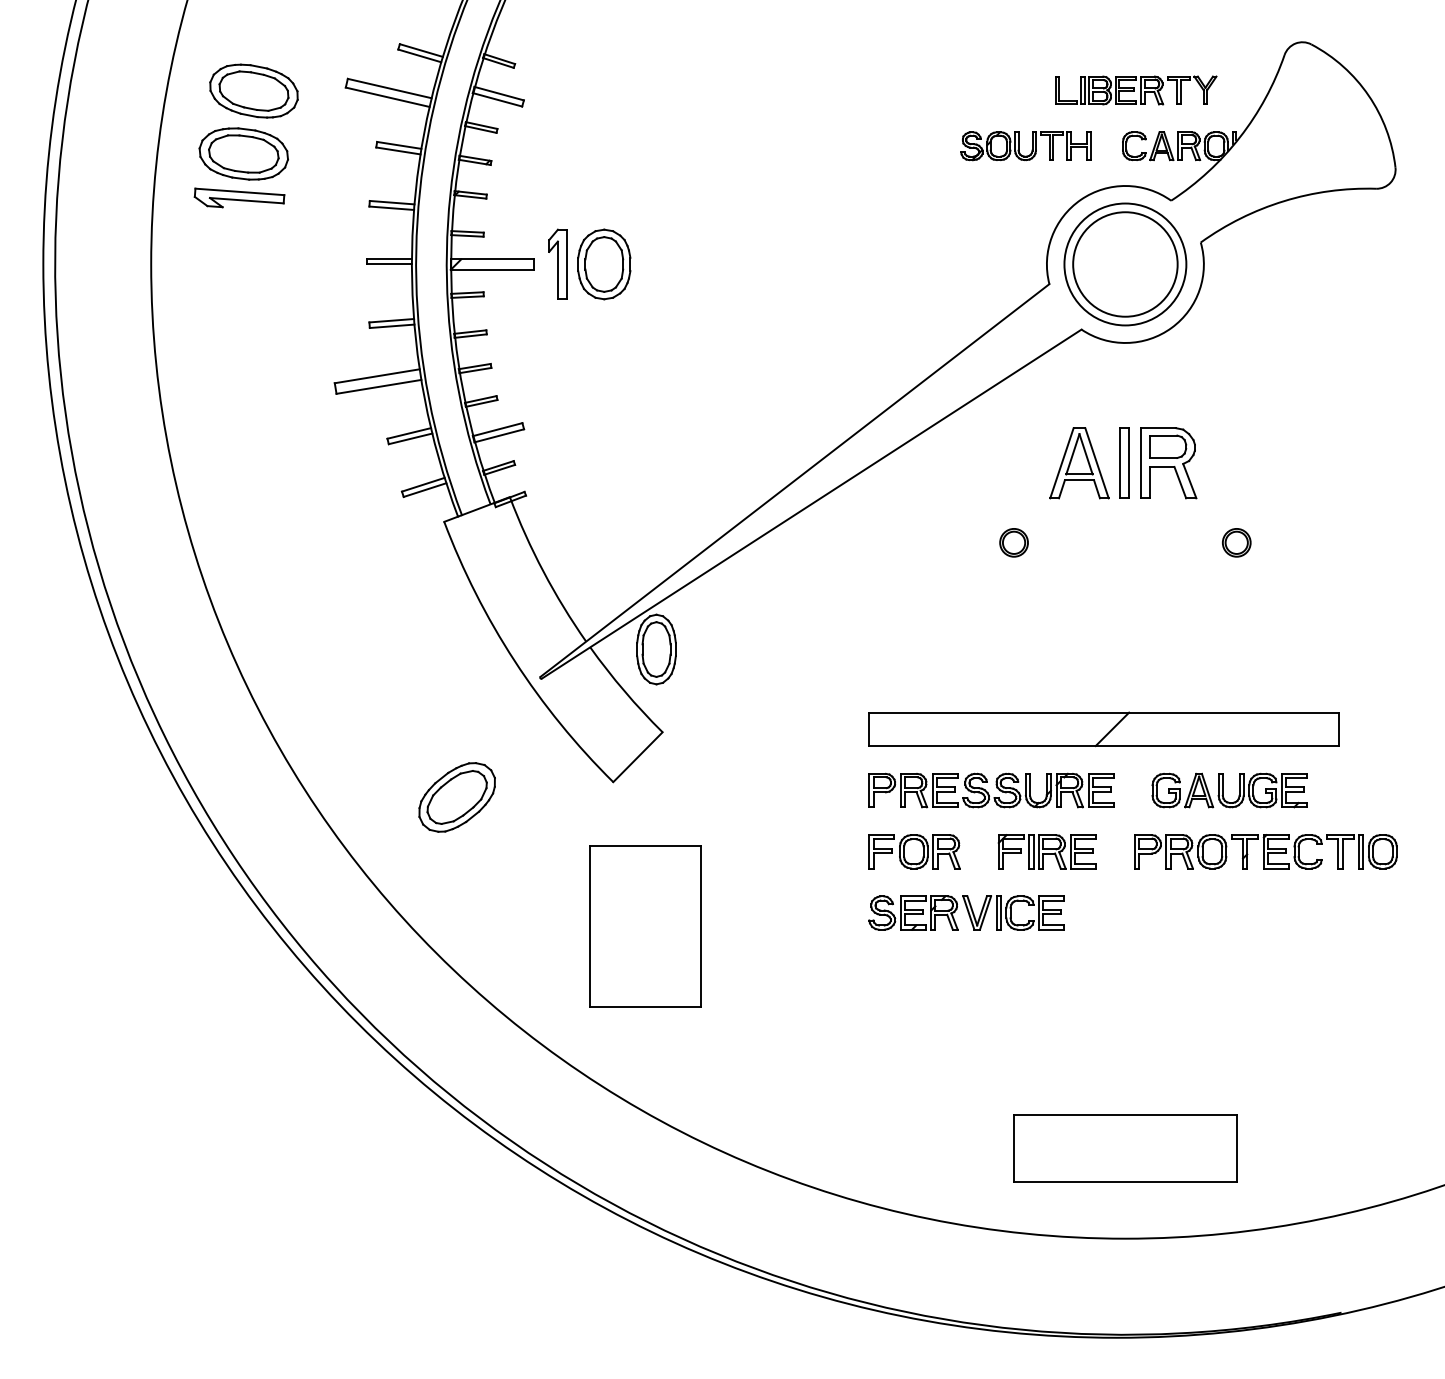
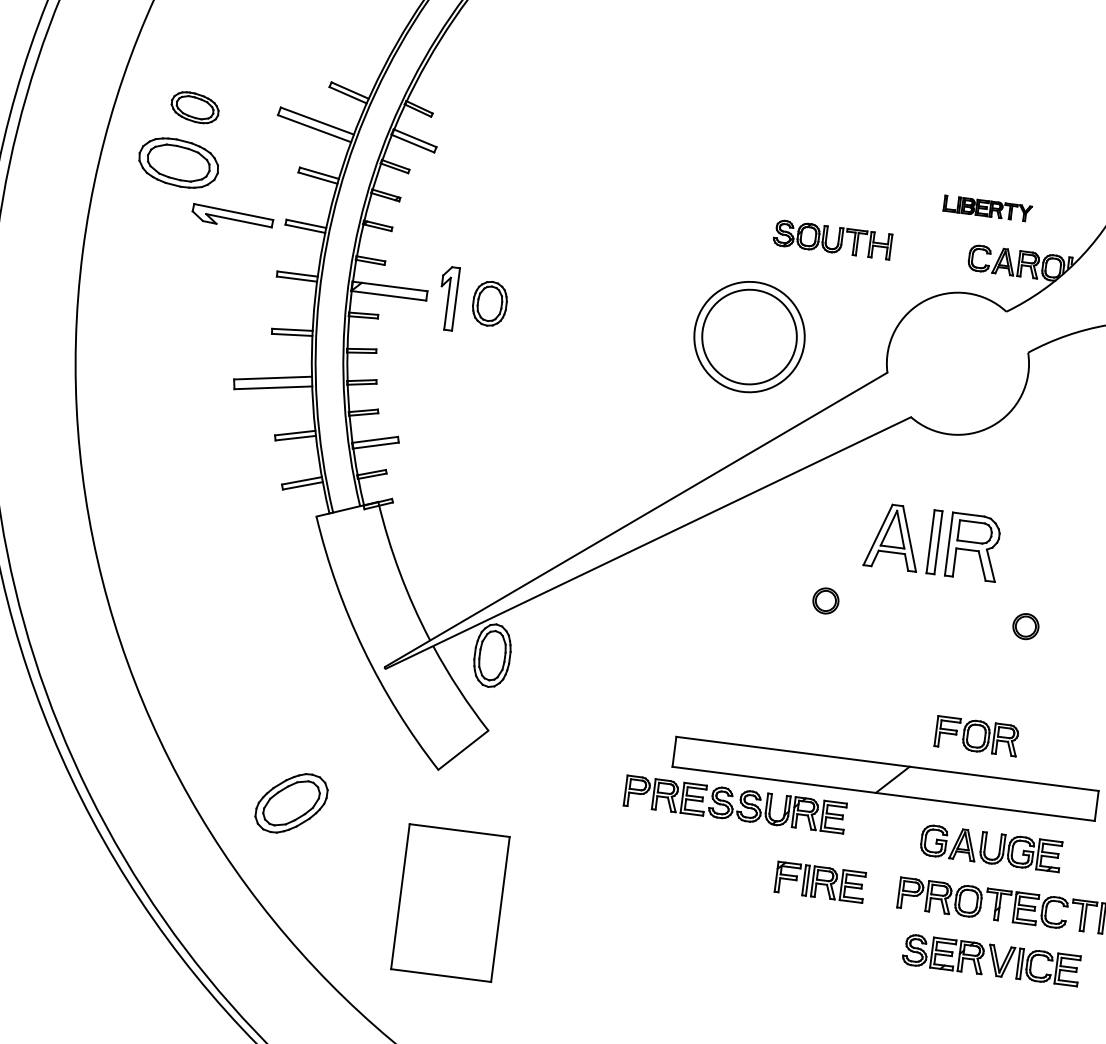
part: (253, 90) -> (194, 107), size x0.6
part: (1136, 90) -> (987, 208), size x0.6
part: (1025, 146) -> (832, 239), moved
part: (239, 197) -> (232, 217), moved
part: (604, 264) -> (490, 303), size x0.7
part: (1125, 264) -> (749, 337), moved
part: (991, 790) -> (735, 804), moved
part: (456, 797) -> (290, 803), moved
part: (914, 851) -> (977, 735), moved
part: (966, 912) -> (991, 959), moved

